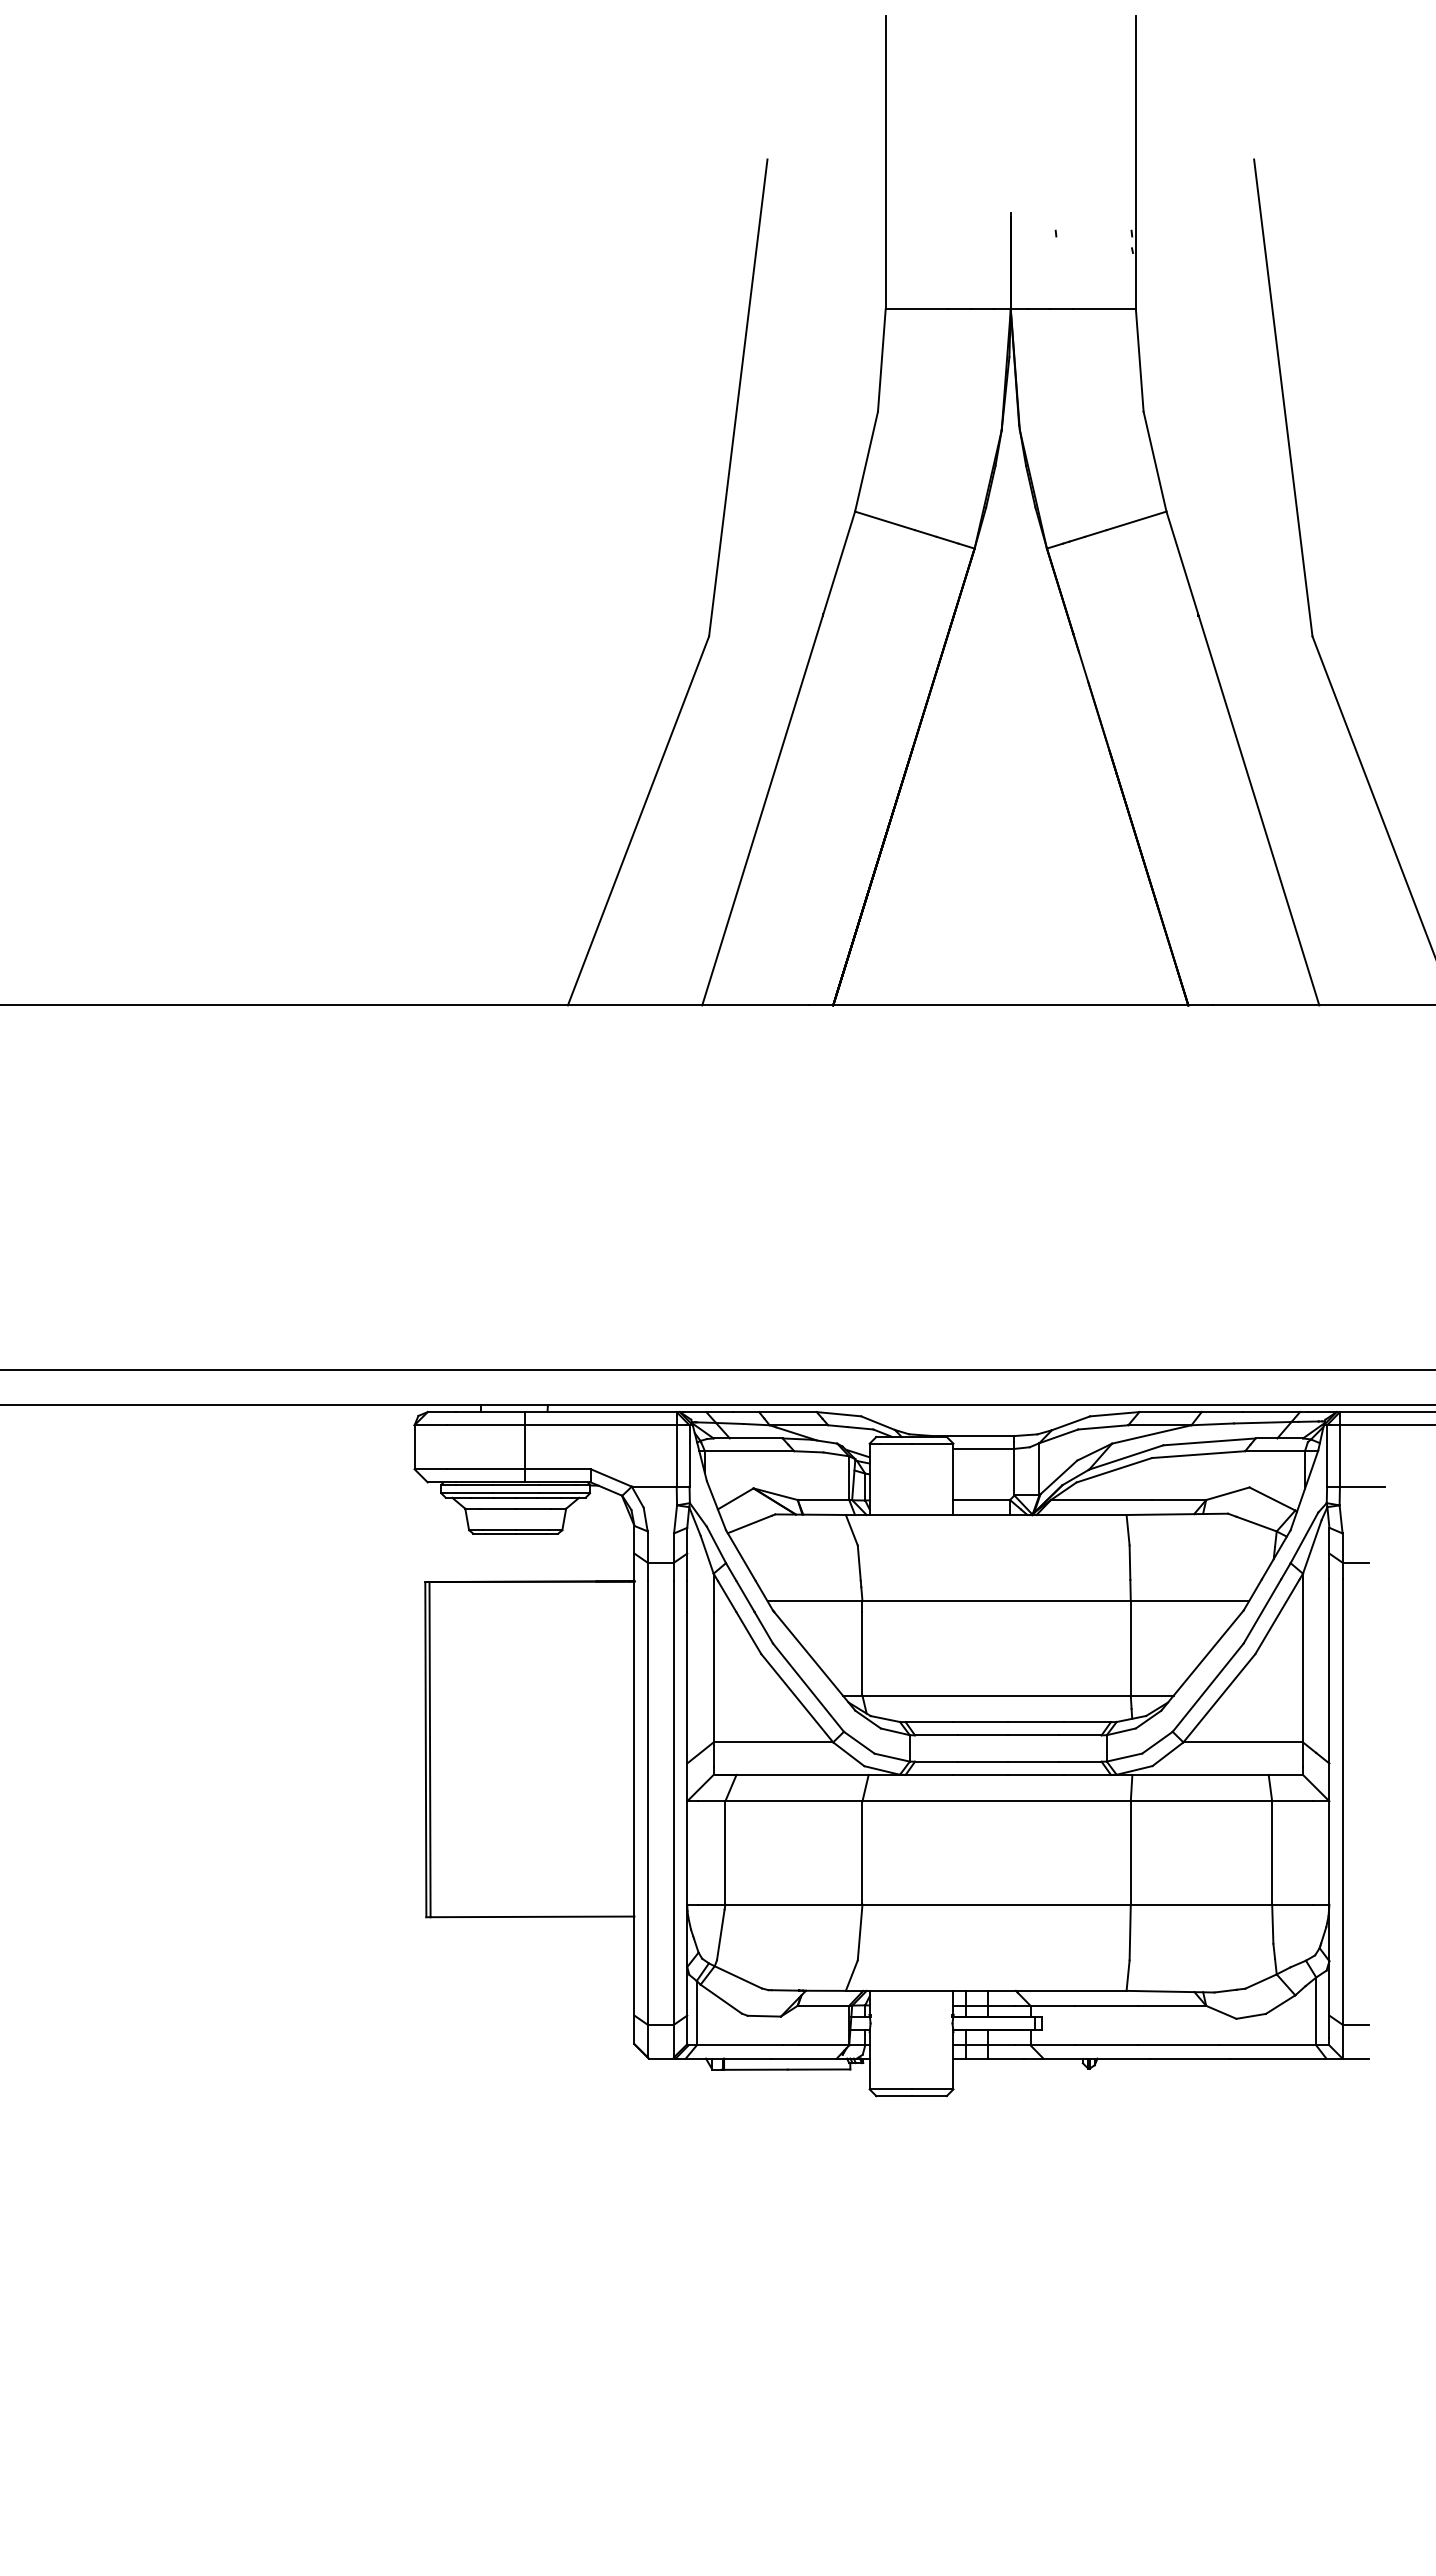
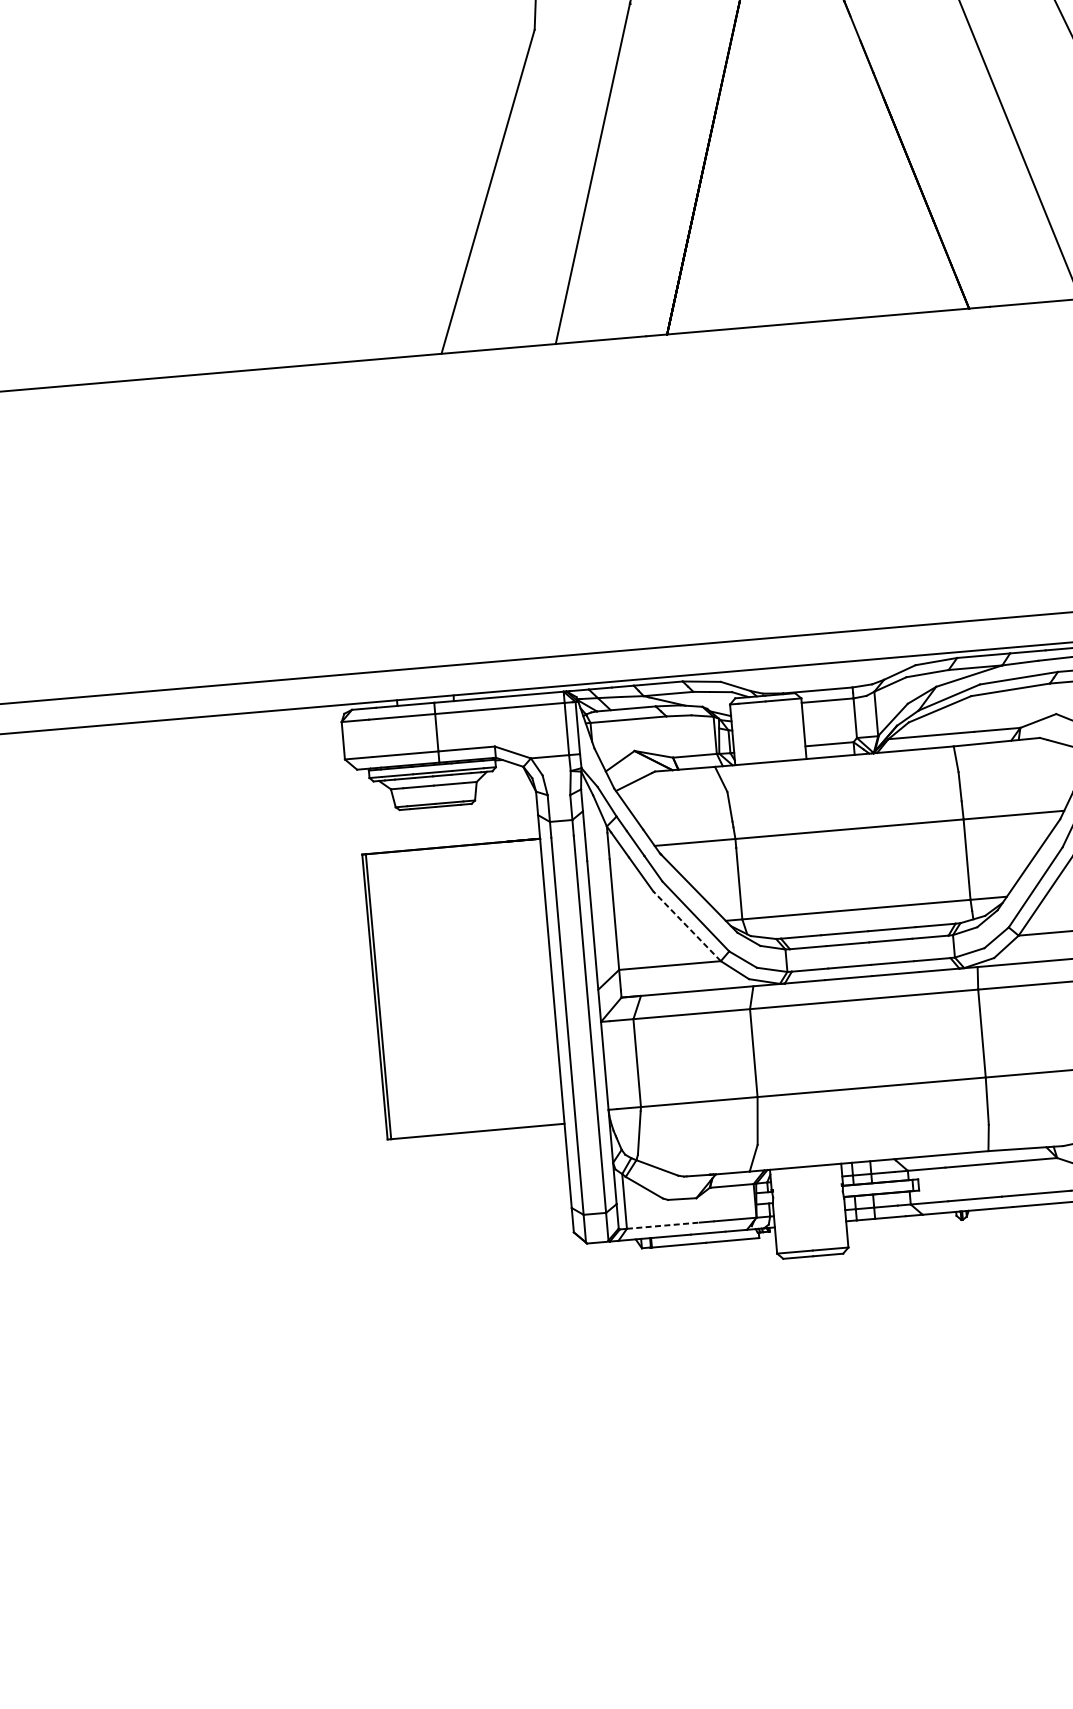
line: (797, 1698) -> (687, 926), solid -> dashed
line: (739, 2045) -> (663, 1225), solid -> dashed

